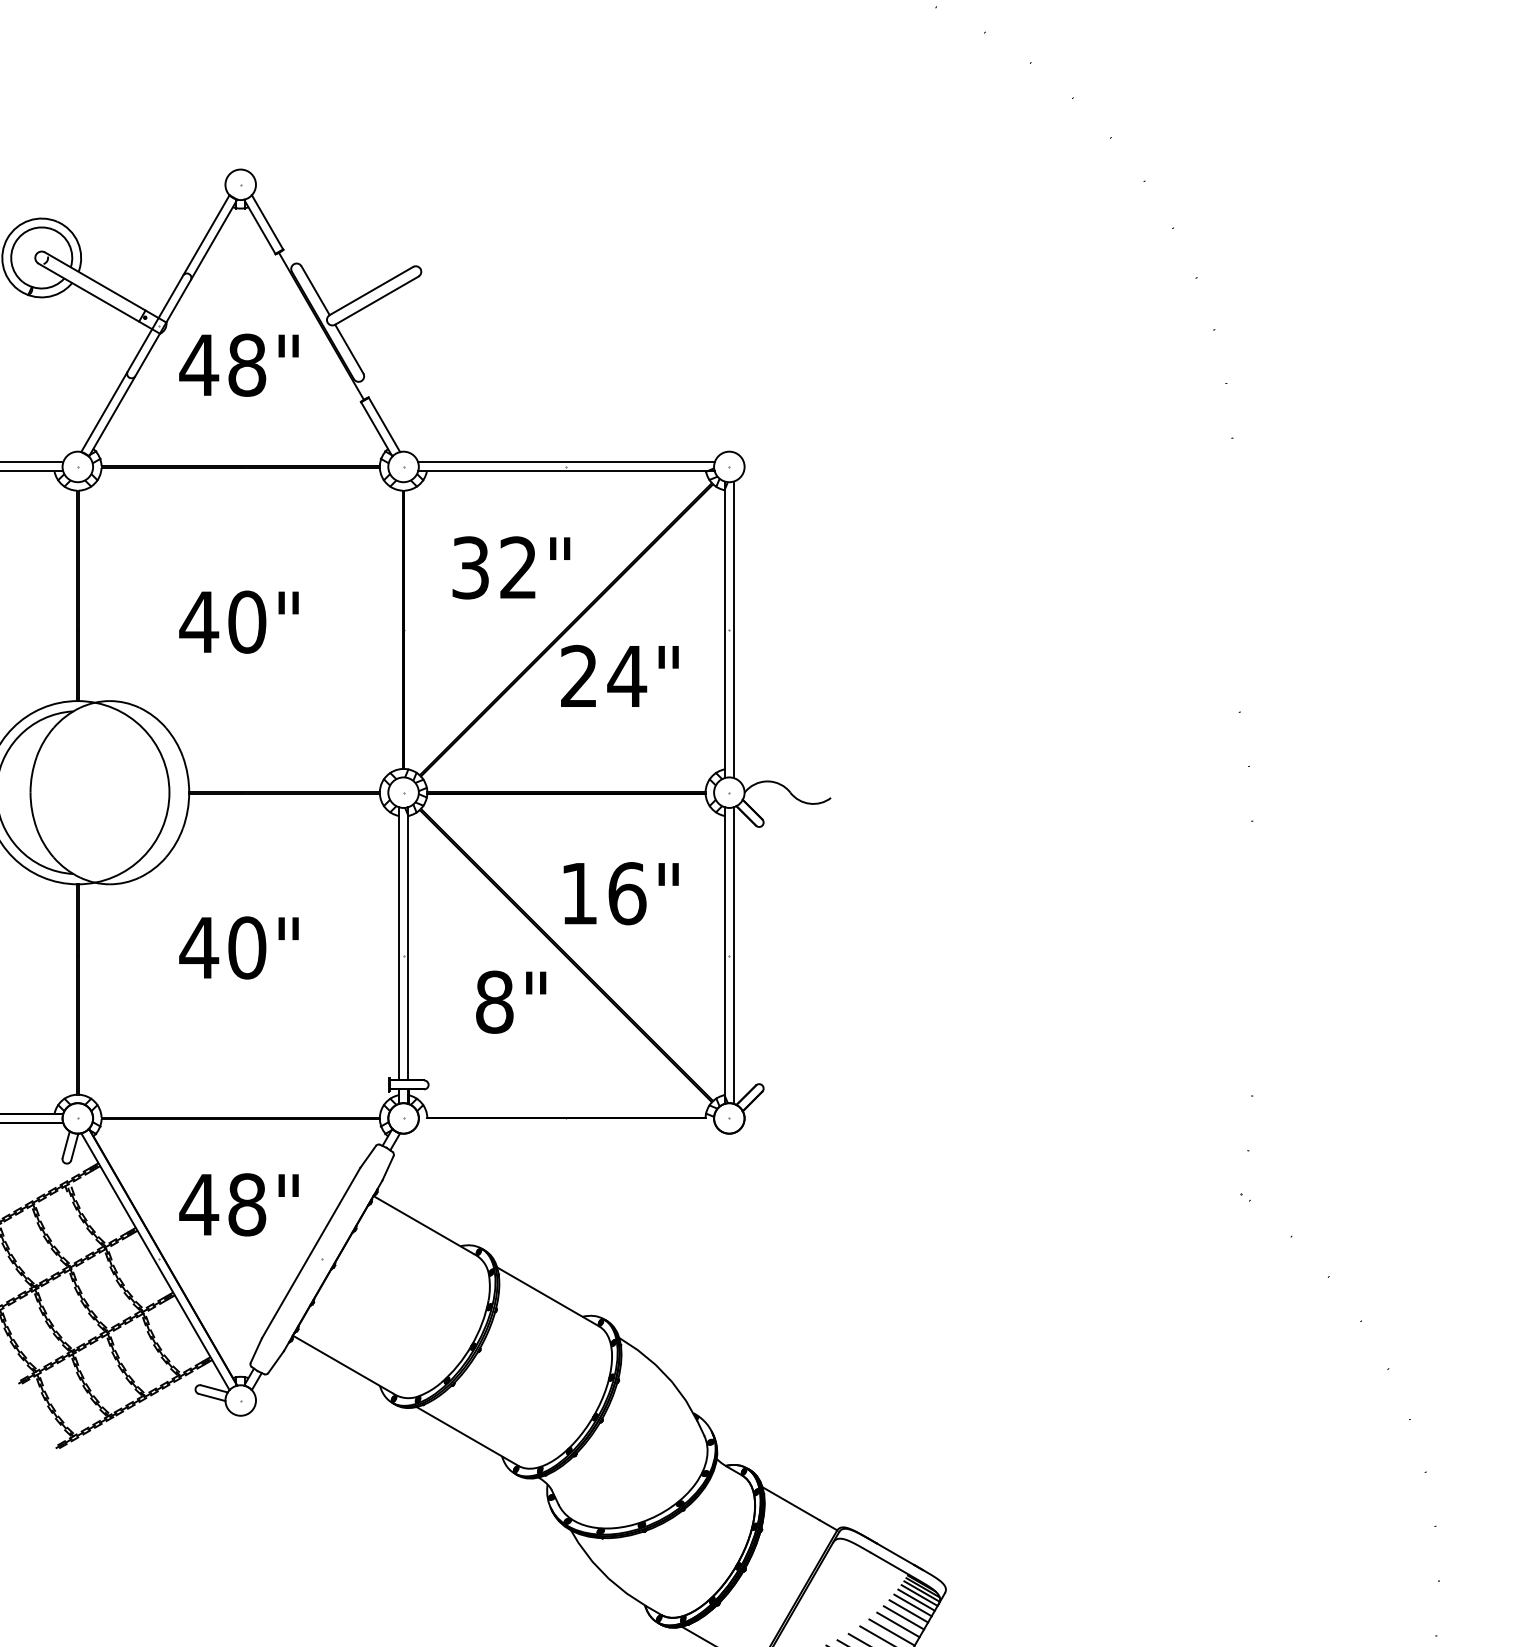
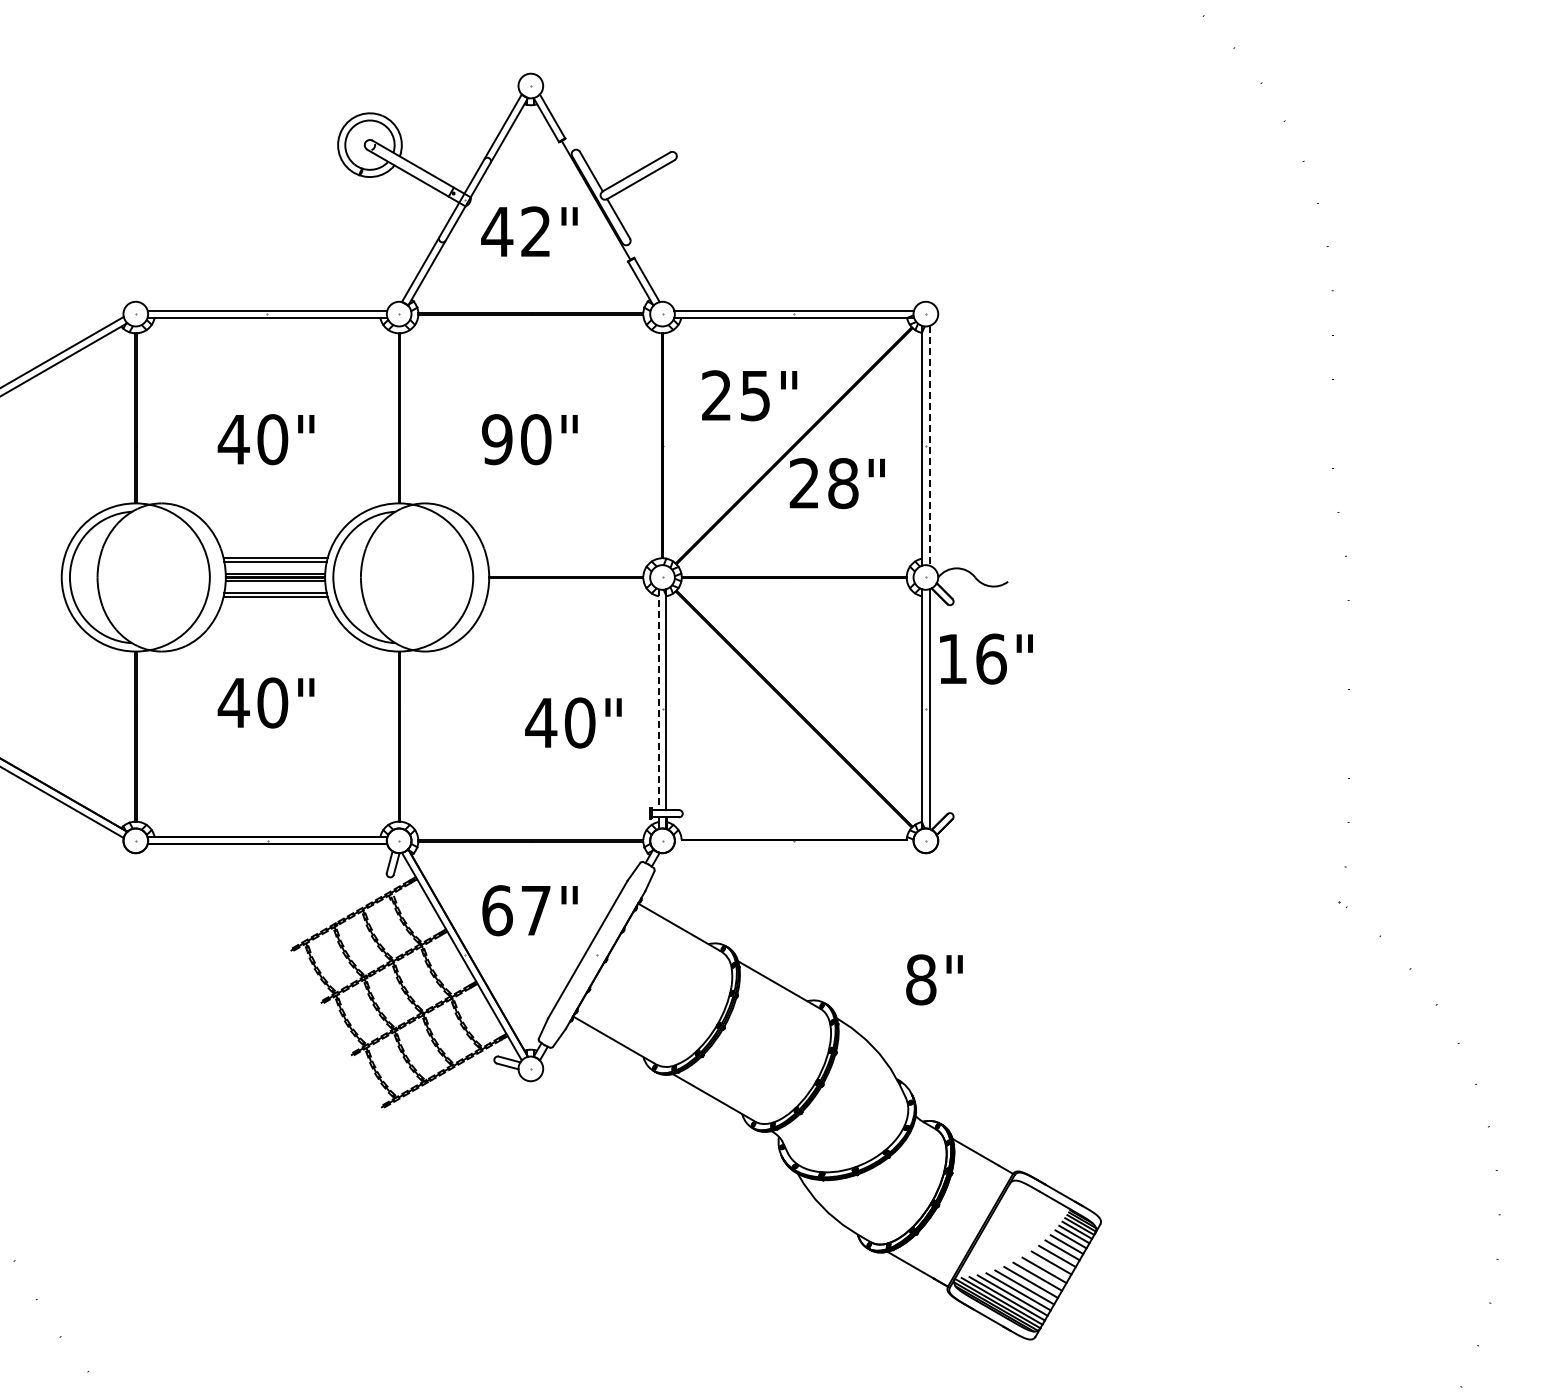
text: (247, 364) -> (536, 231), 48" -> 42"
text: (493, 567) -> (735, 395), 32" -> 25"
text: (199, 622) -> (497, 439), 40" -> 90"
line: (733, 629) -> (929, 445), solid -> dashed
text: (627, 676) -> (843, 483), 24" -> 28"
text: (621, 892) -> (986, 658), moved
line: (398, 944) -> (658, 700), solid -> dashed
text: (239, 947) -> (573, 722), moved
text: (511, 1001) -> (934, 979), moved
text: (222, 1204) -> (516, 910), 48" -> 67"

